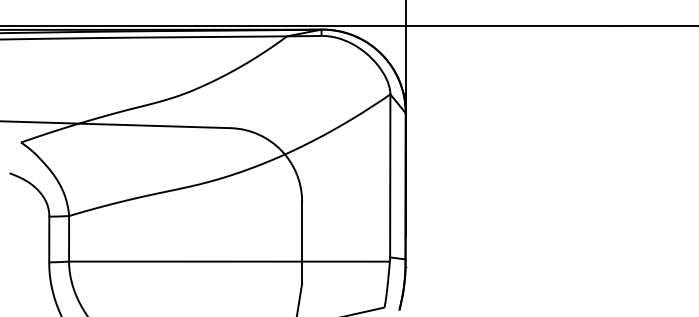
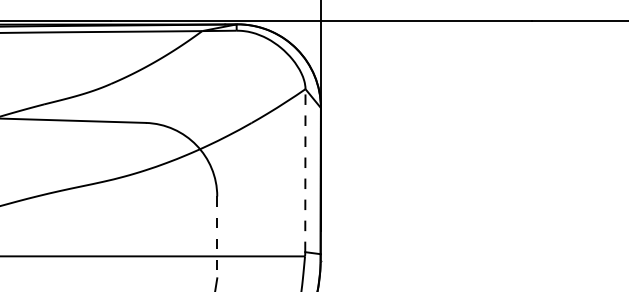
line: (390, 175) -> (305, 170), solid -> dashed
line: (302, 242) -> (217, 237), solid -> dashed

